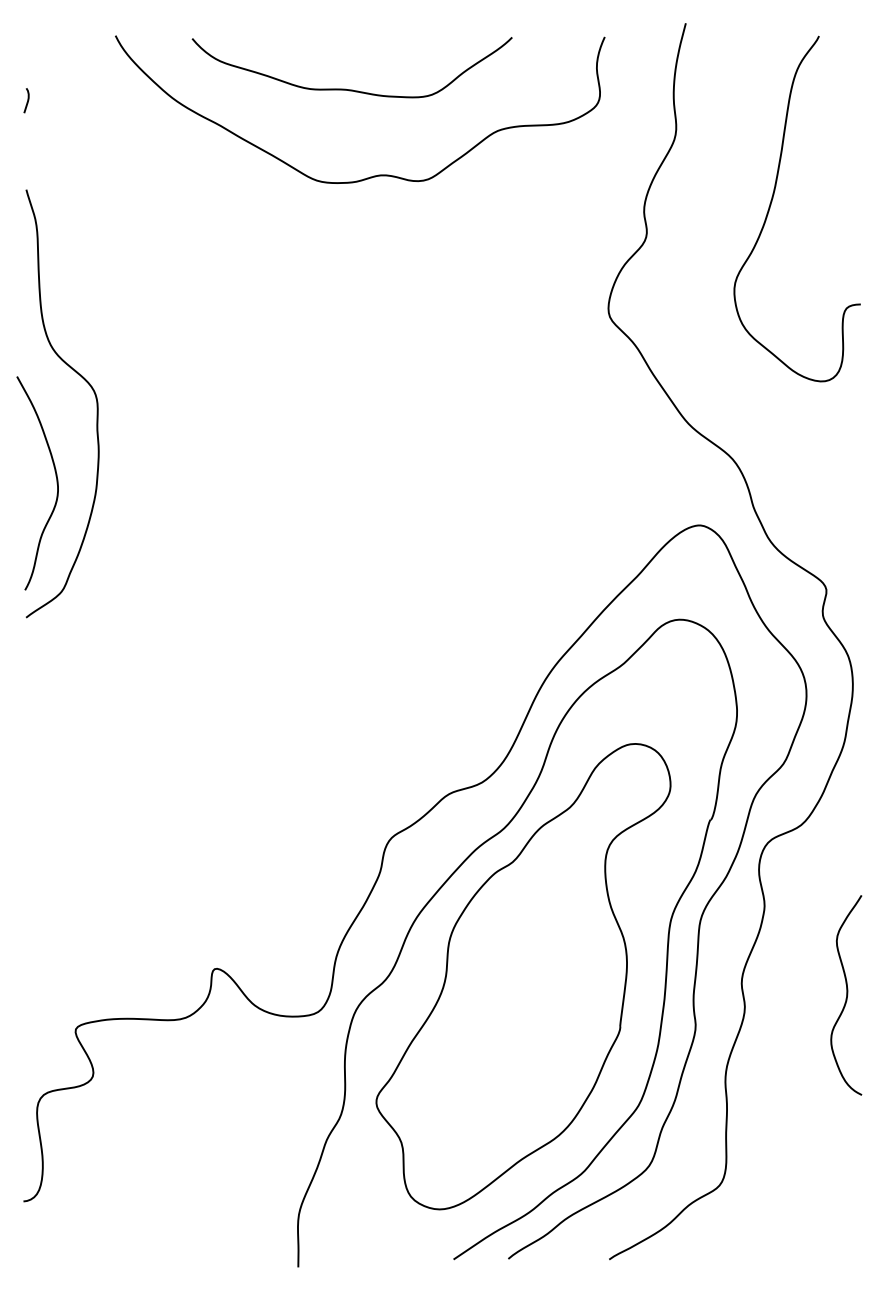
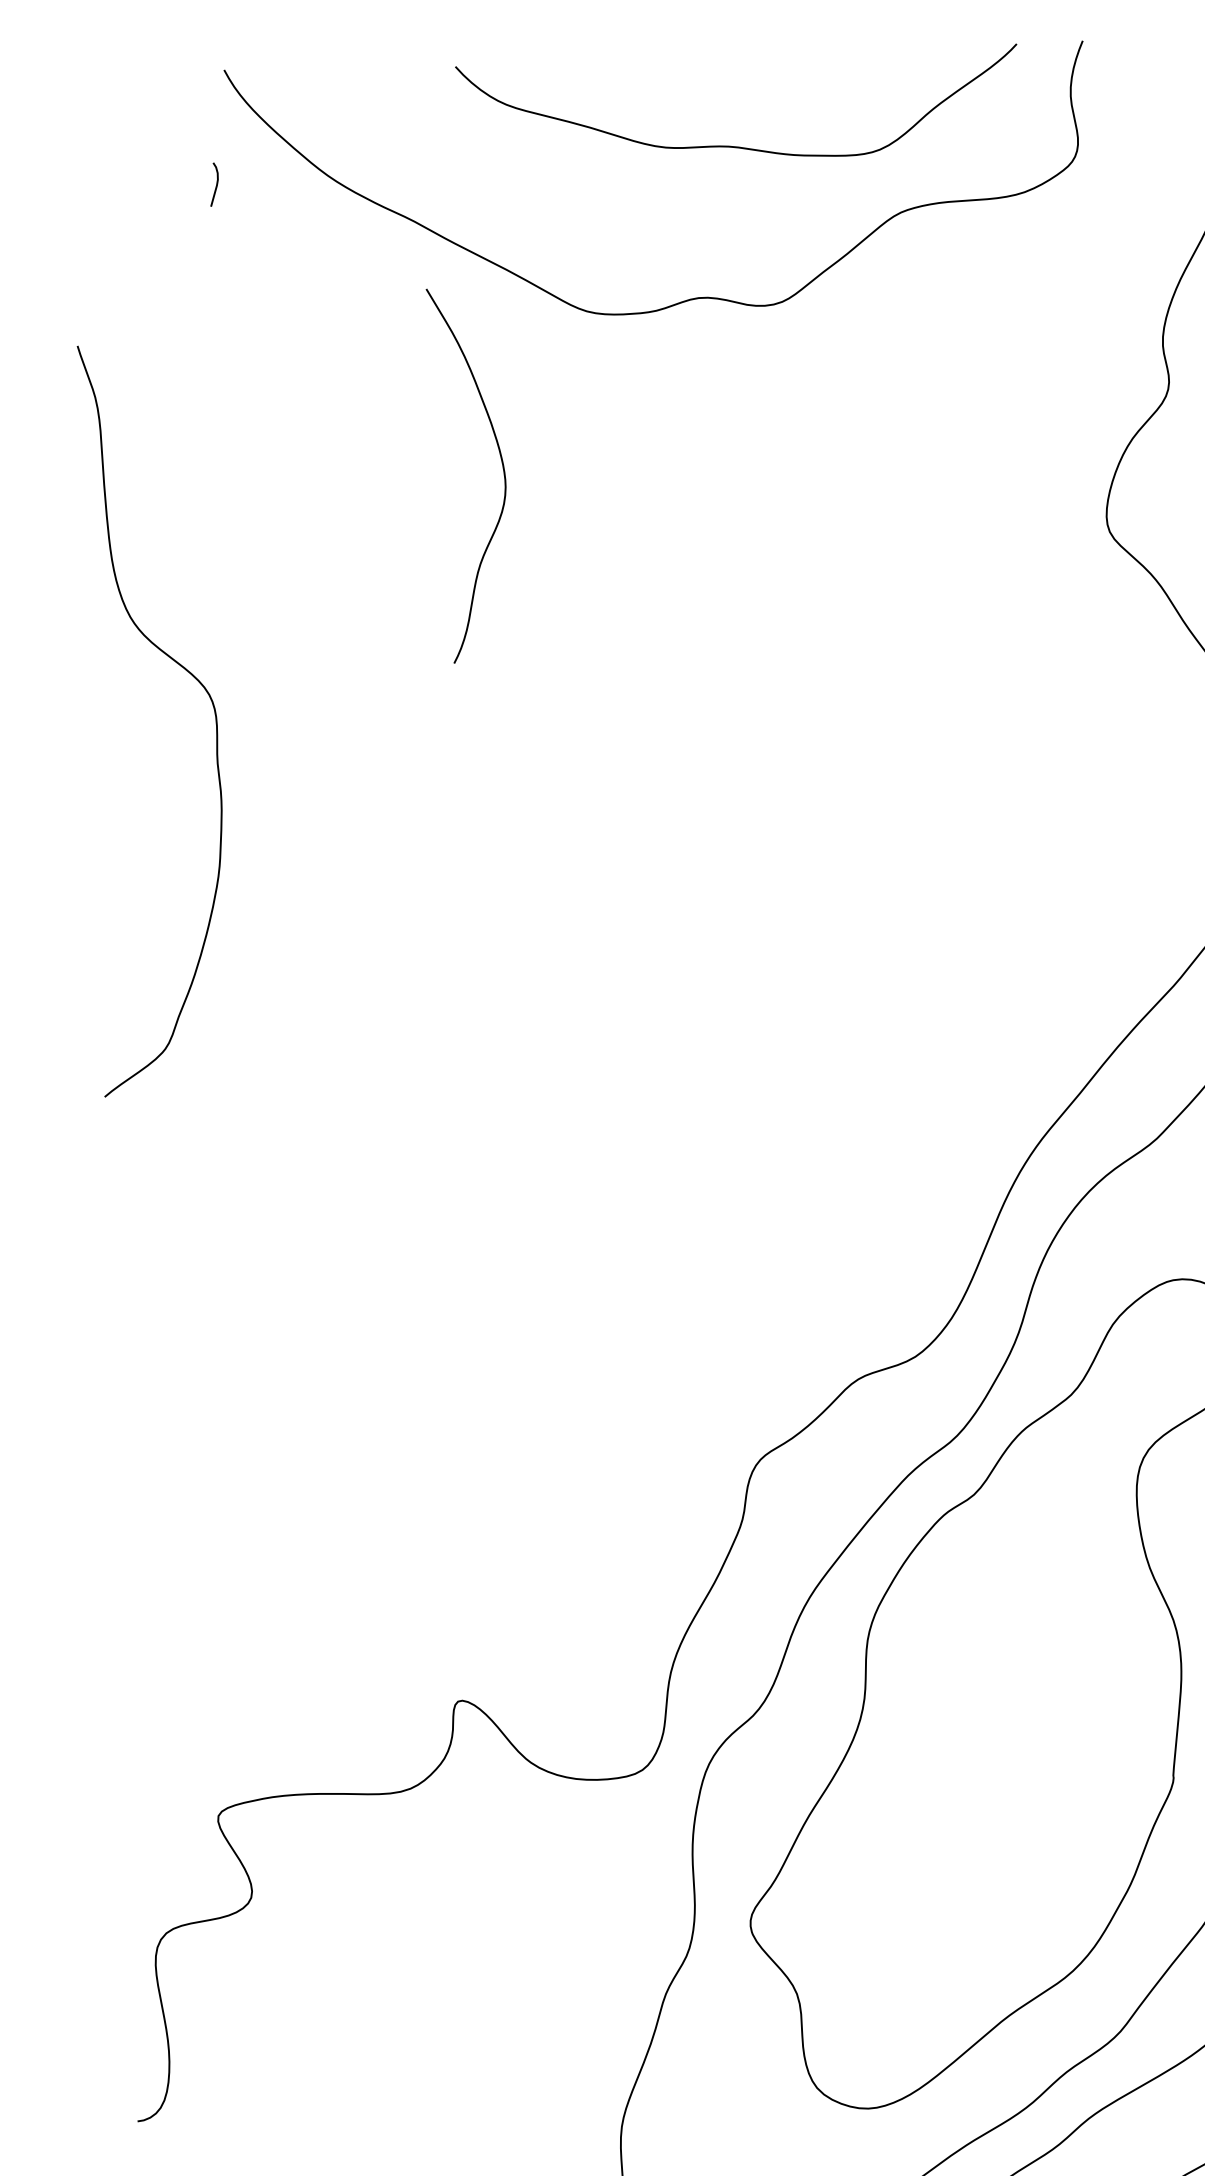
curve: (345, 88) -> (727, 144), moved
curve: (27, 100) -> (215, 184), moved
curve: (56, 483) -> (502, 474), moved

